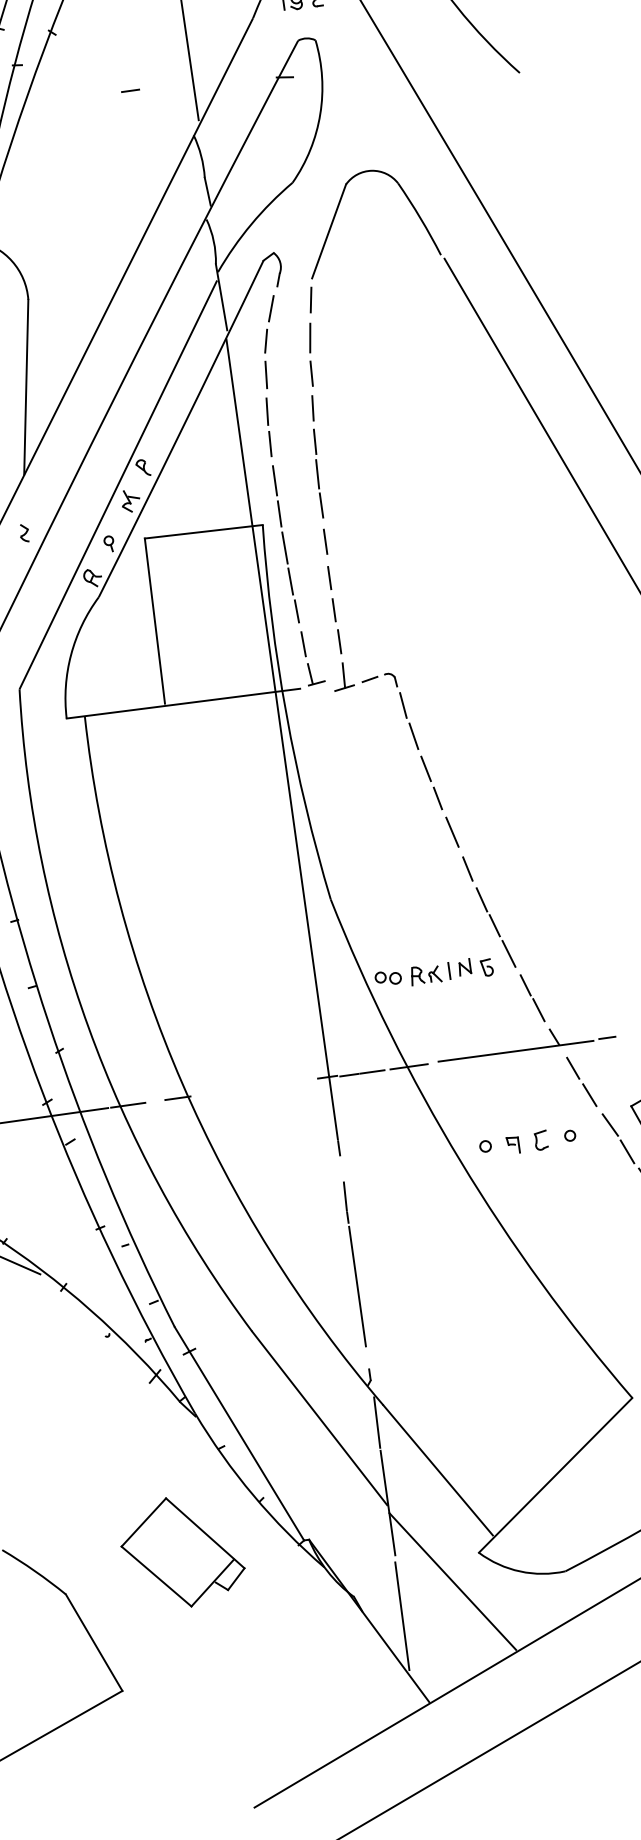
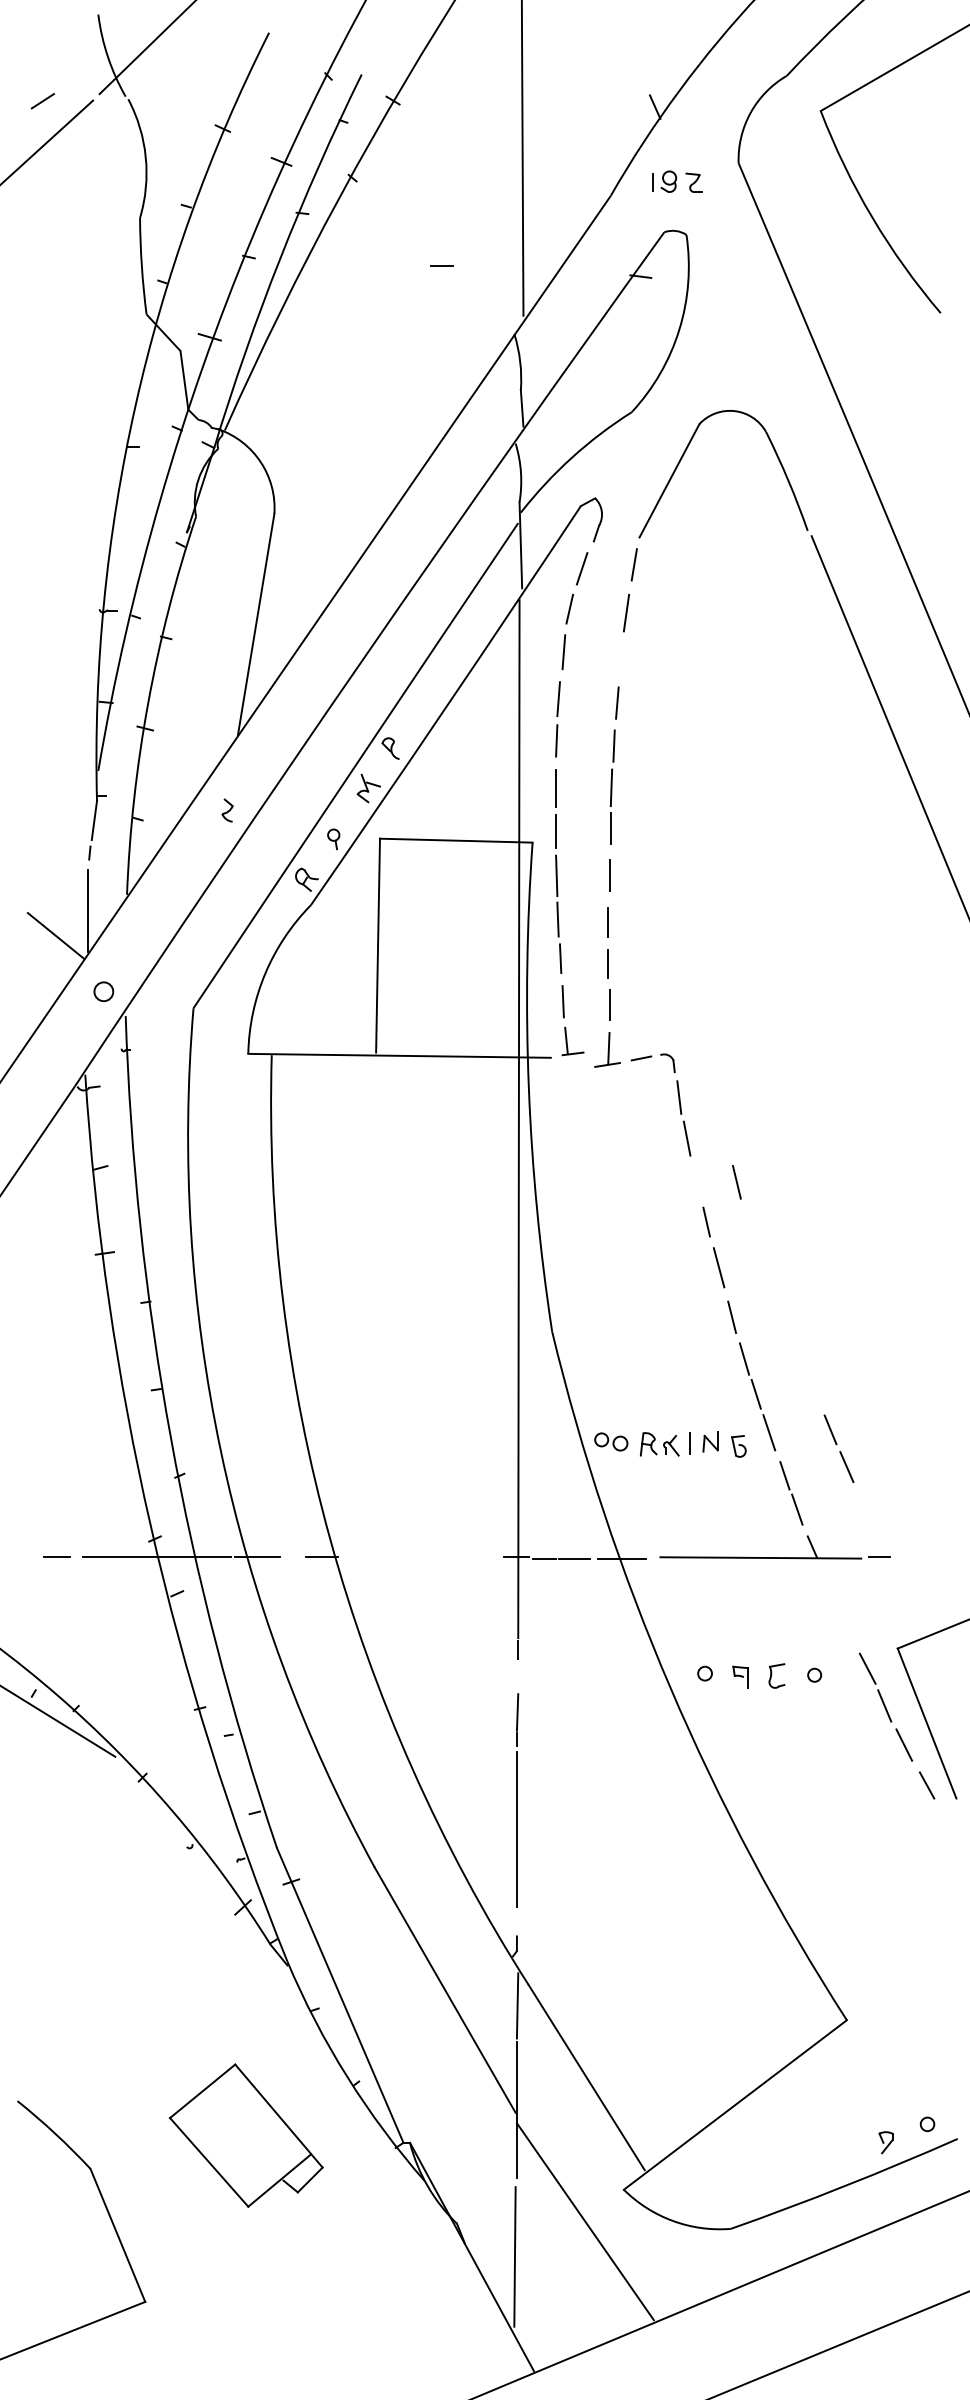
line: (311, 373) -> (621, 658), removed
line: (425, 769) -> (736, 1182), moved
part: (581, 1081) -> (838, 1448), moved

